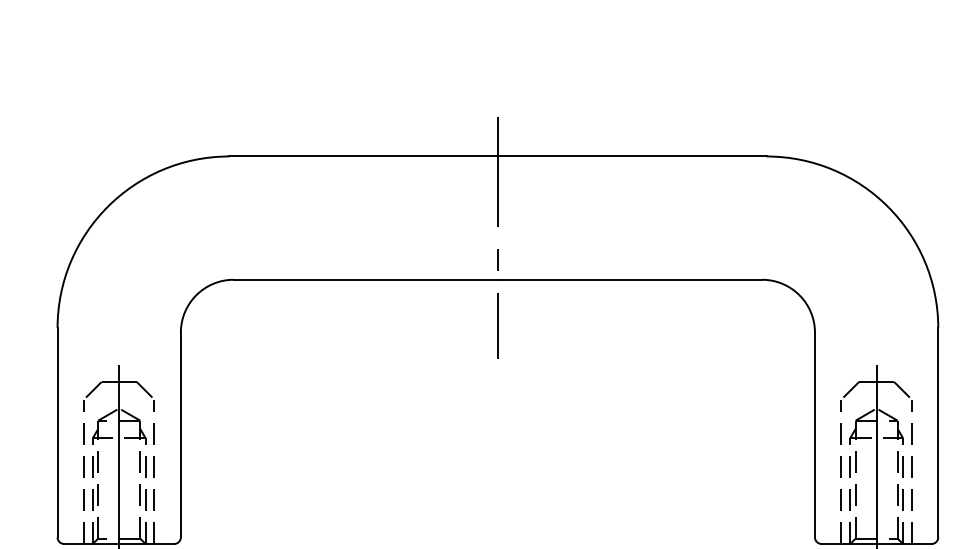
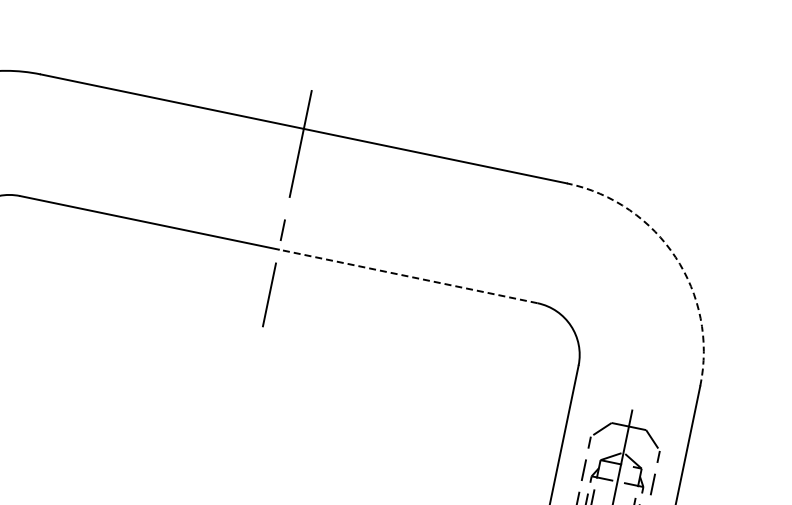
arc: (887, 206) -> (675, 256), solid -> dashed
line: (629, 279) -> (407, 276), solid -> dashed

